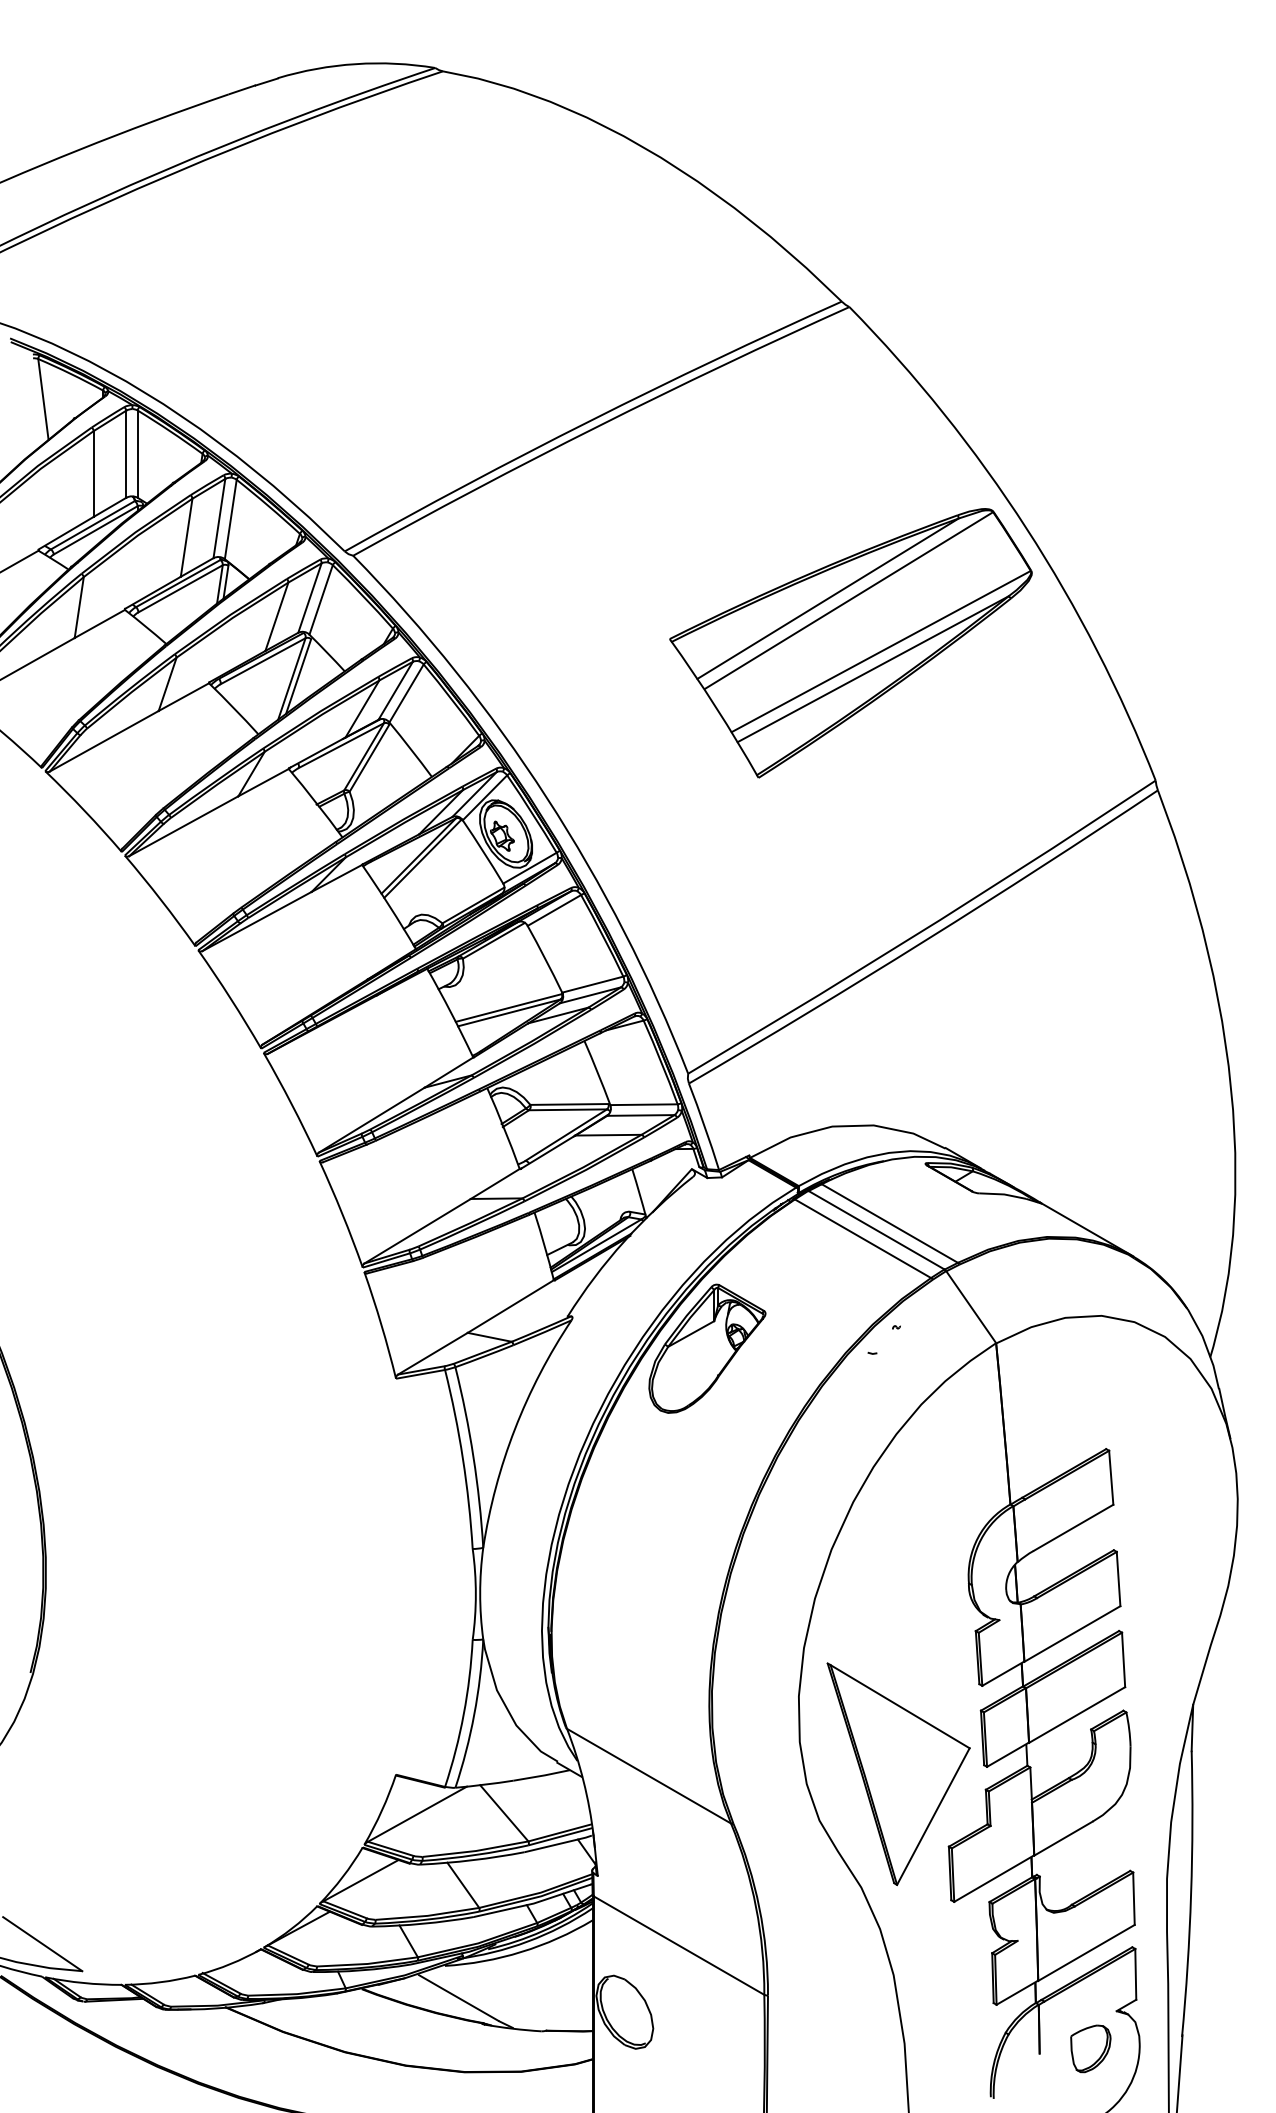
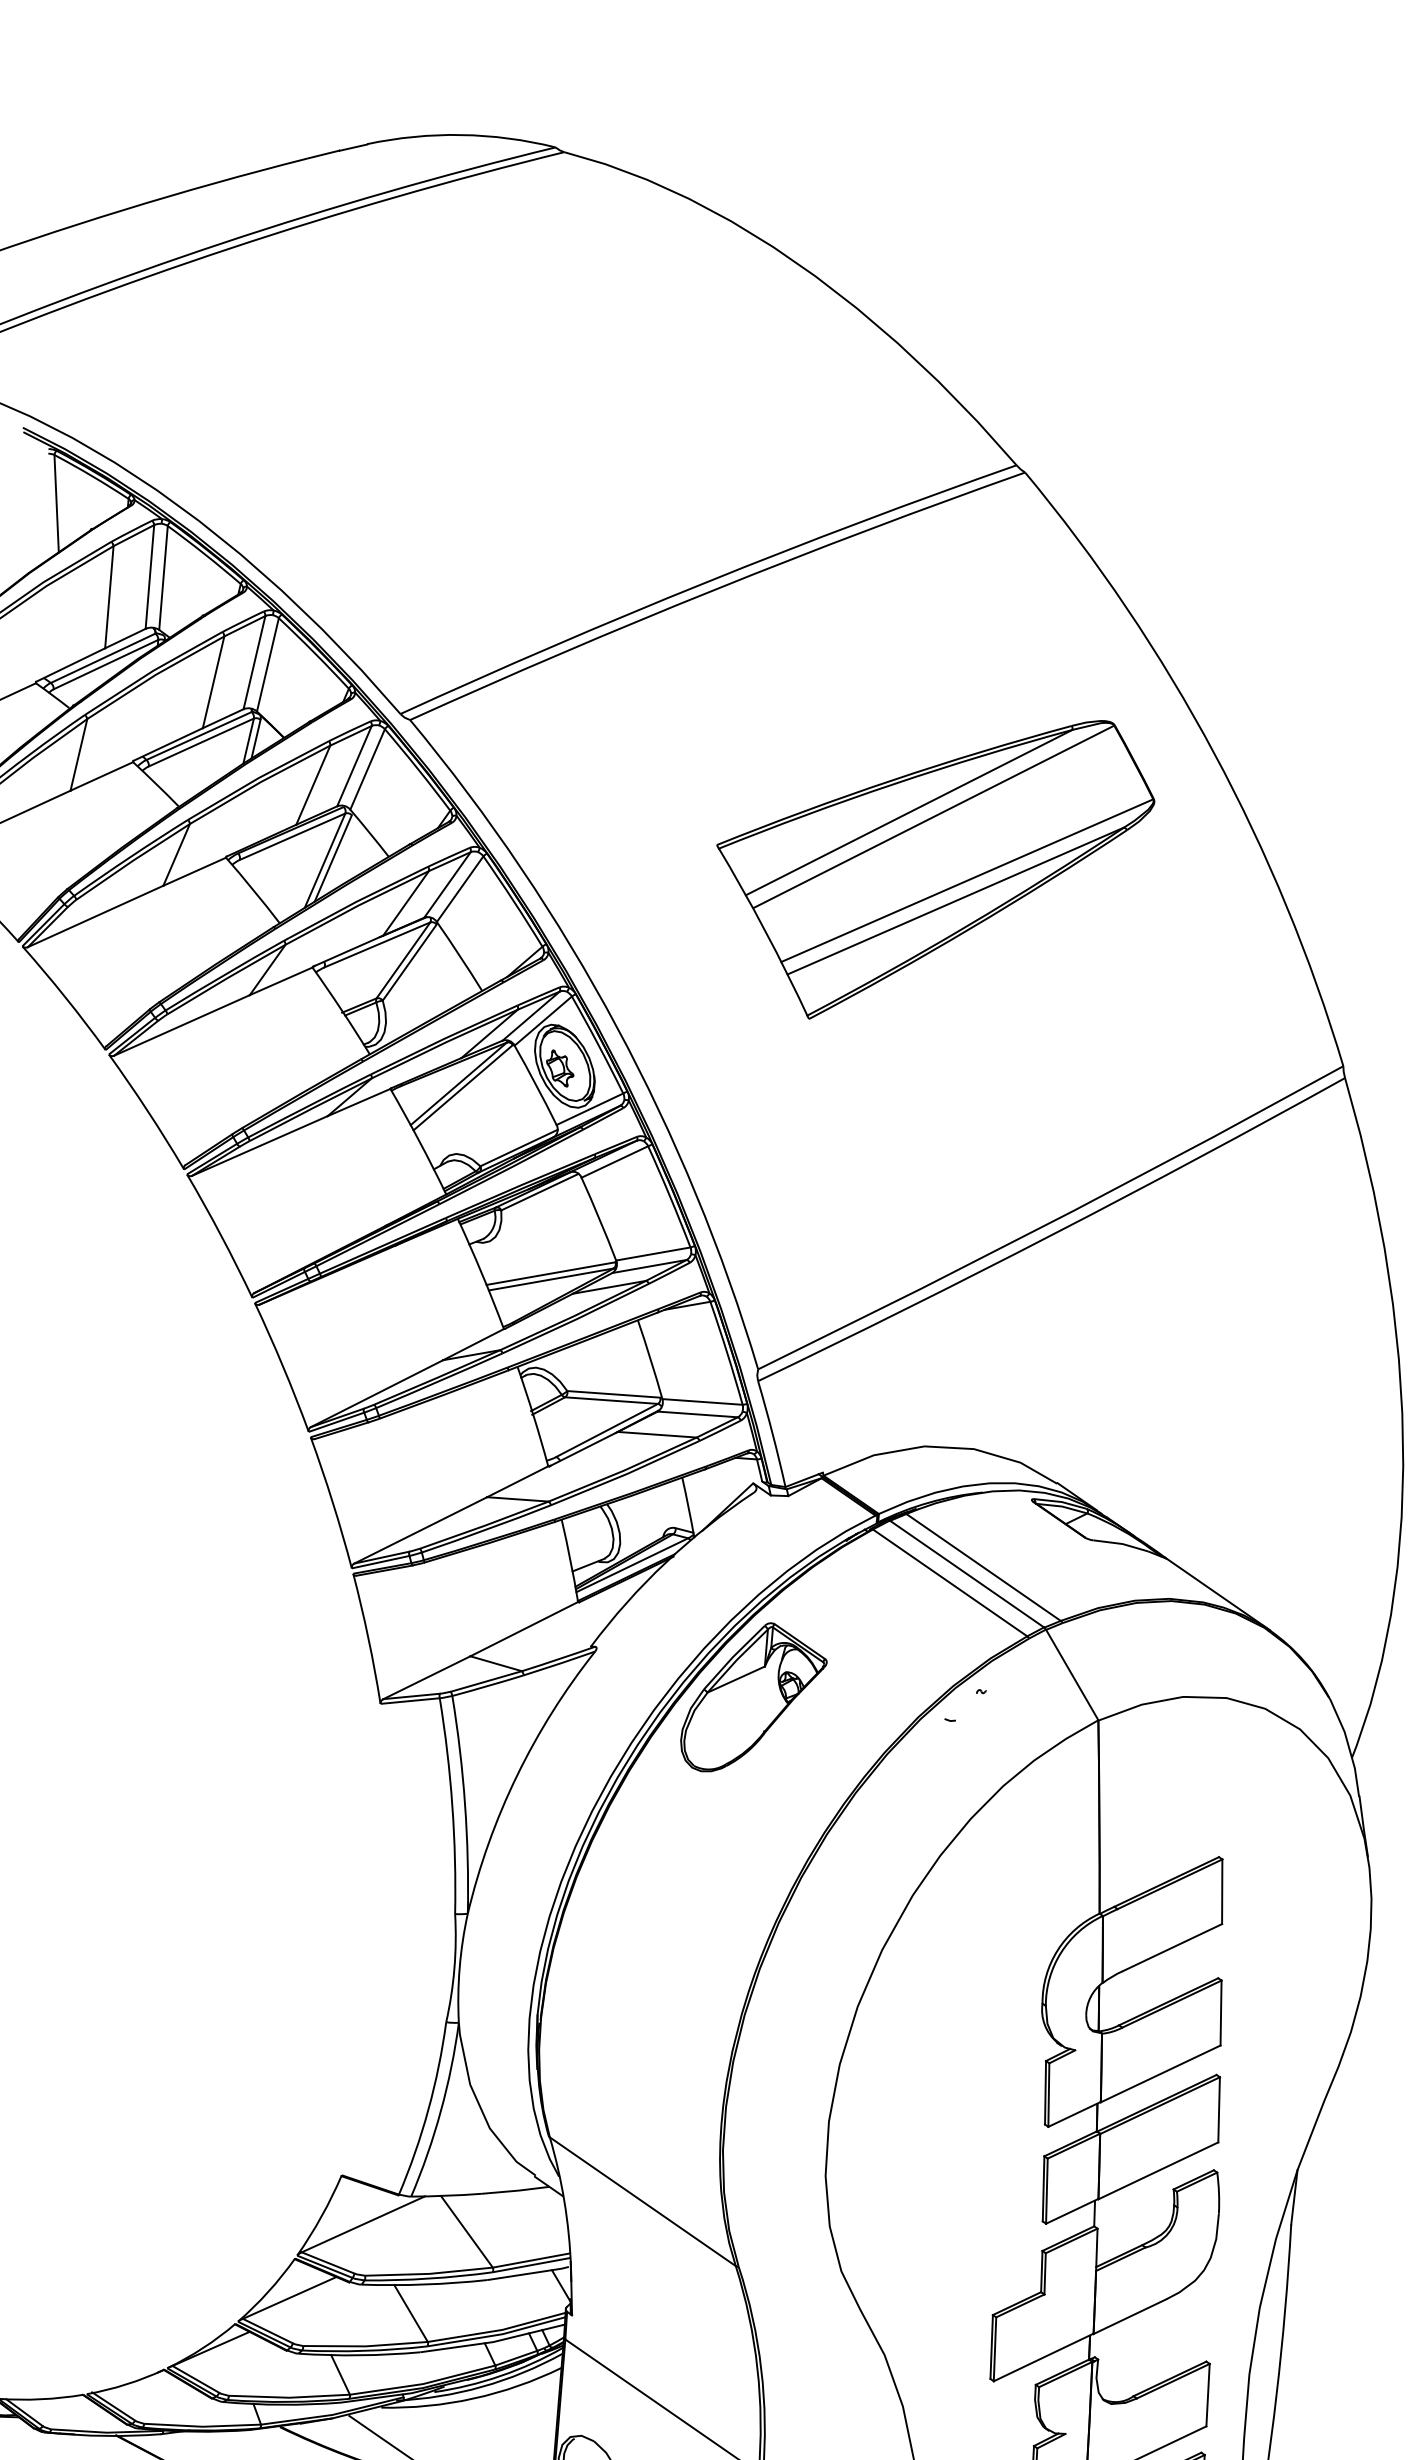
part: (850, 643) -> (931, 868), moved
part: (898, 1774) -> (939, 2224), removed

